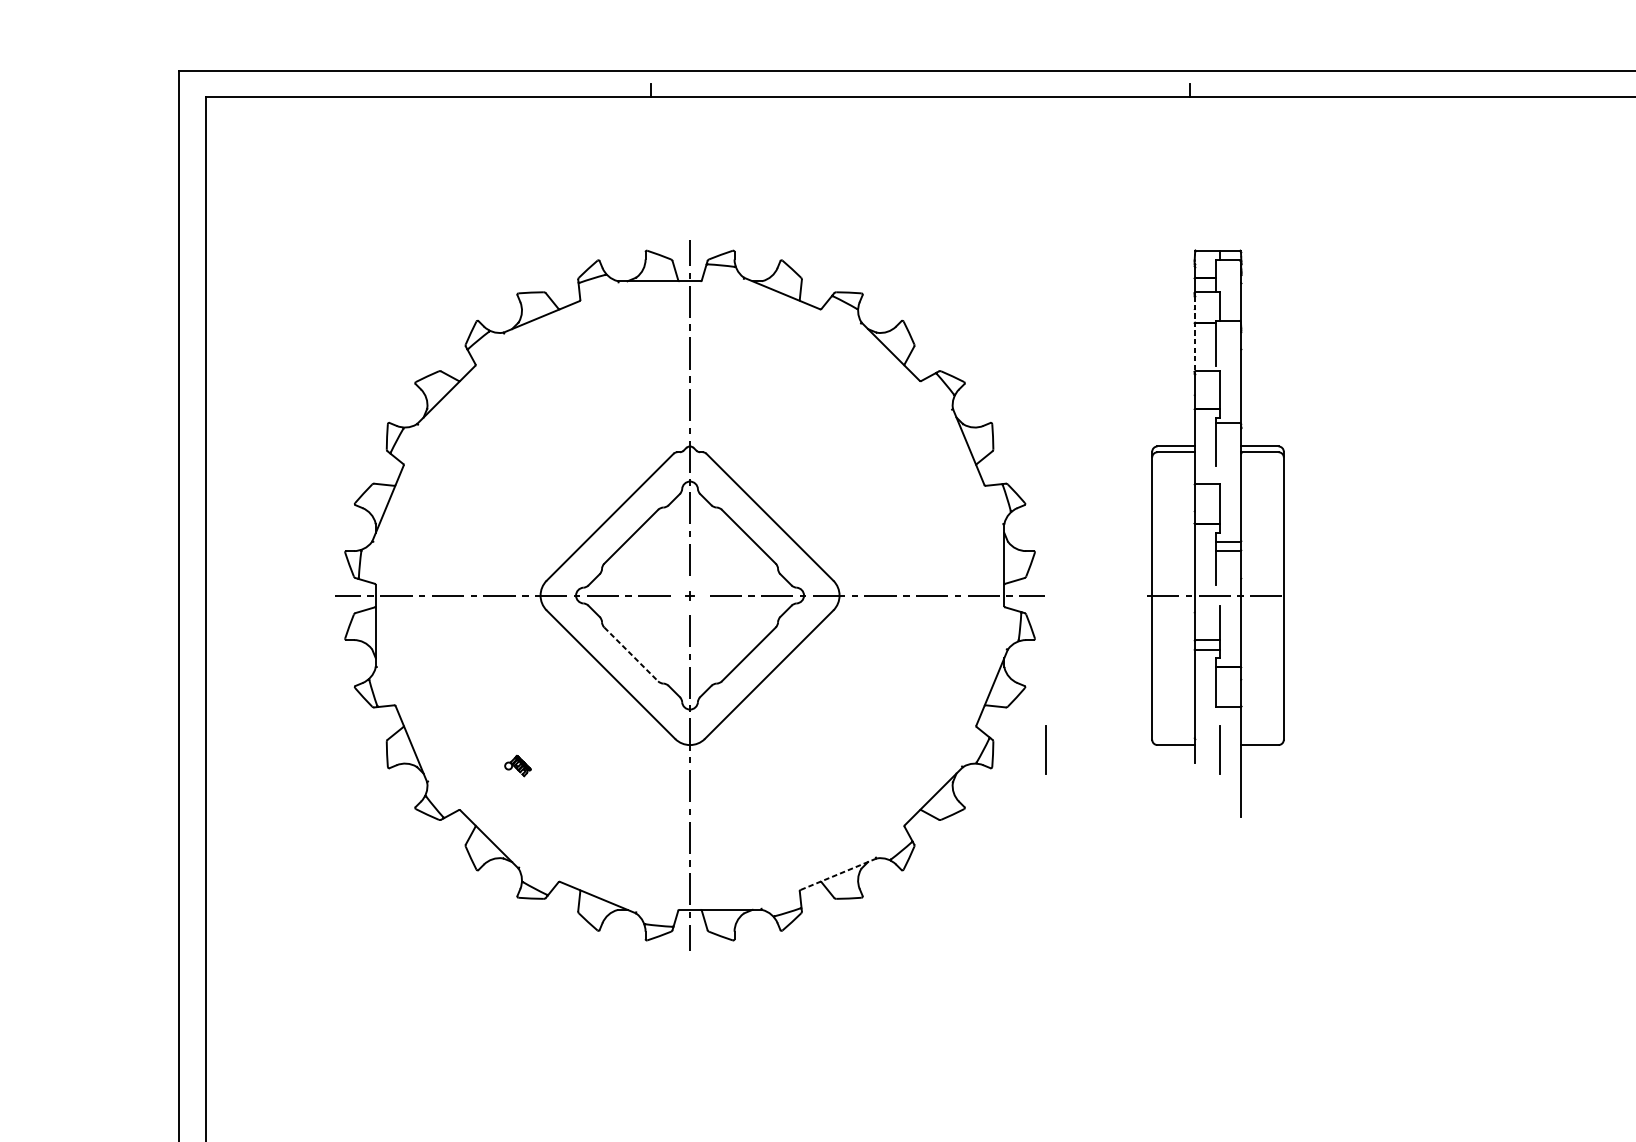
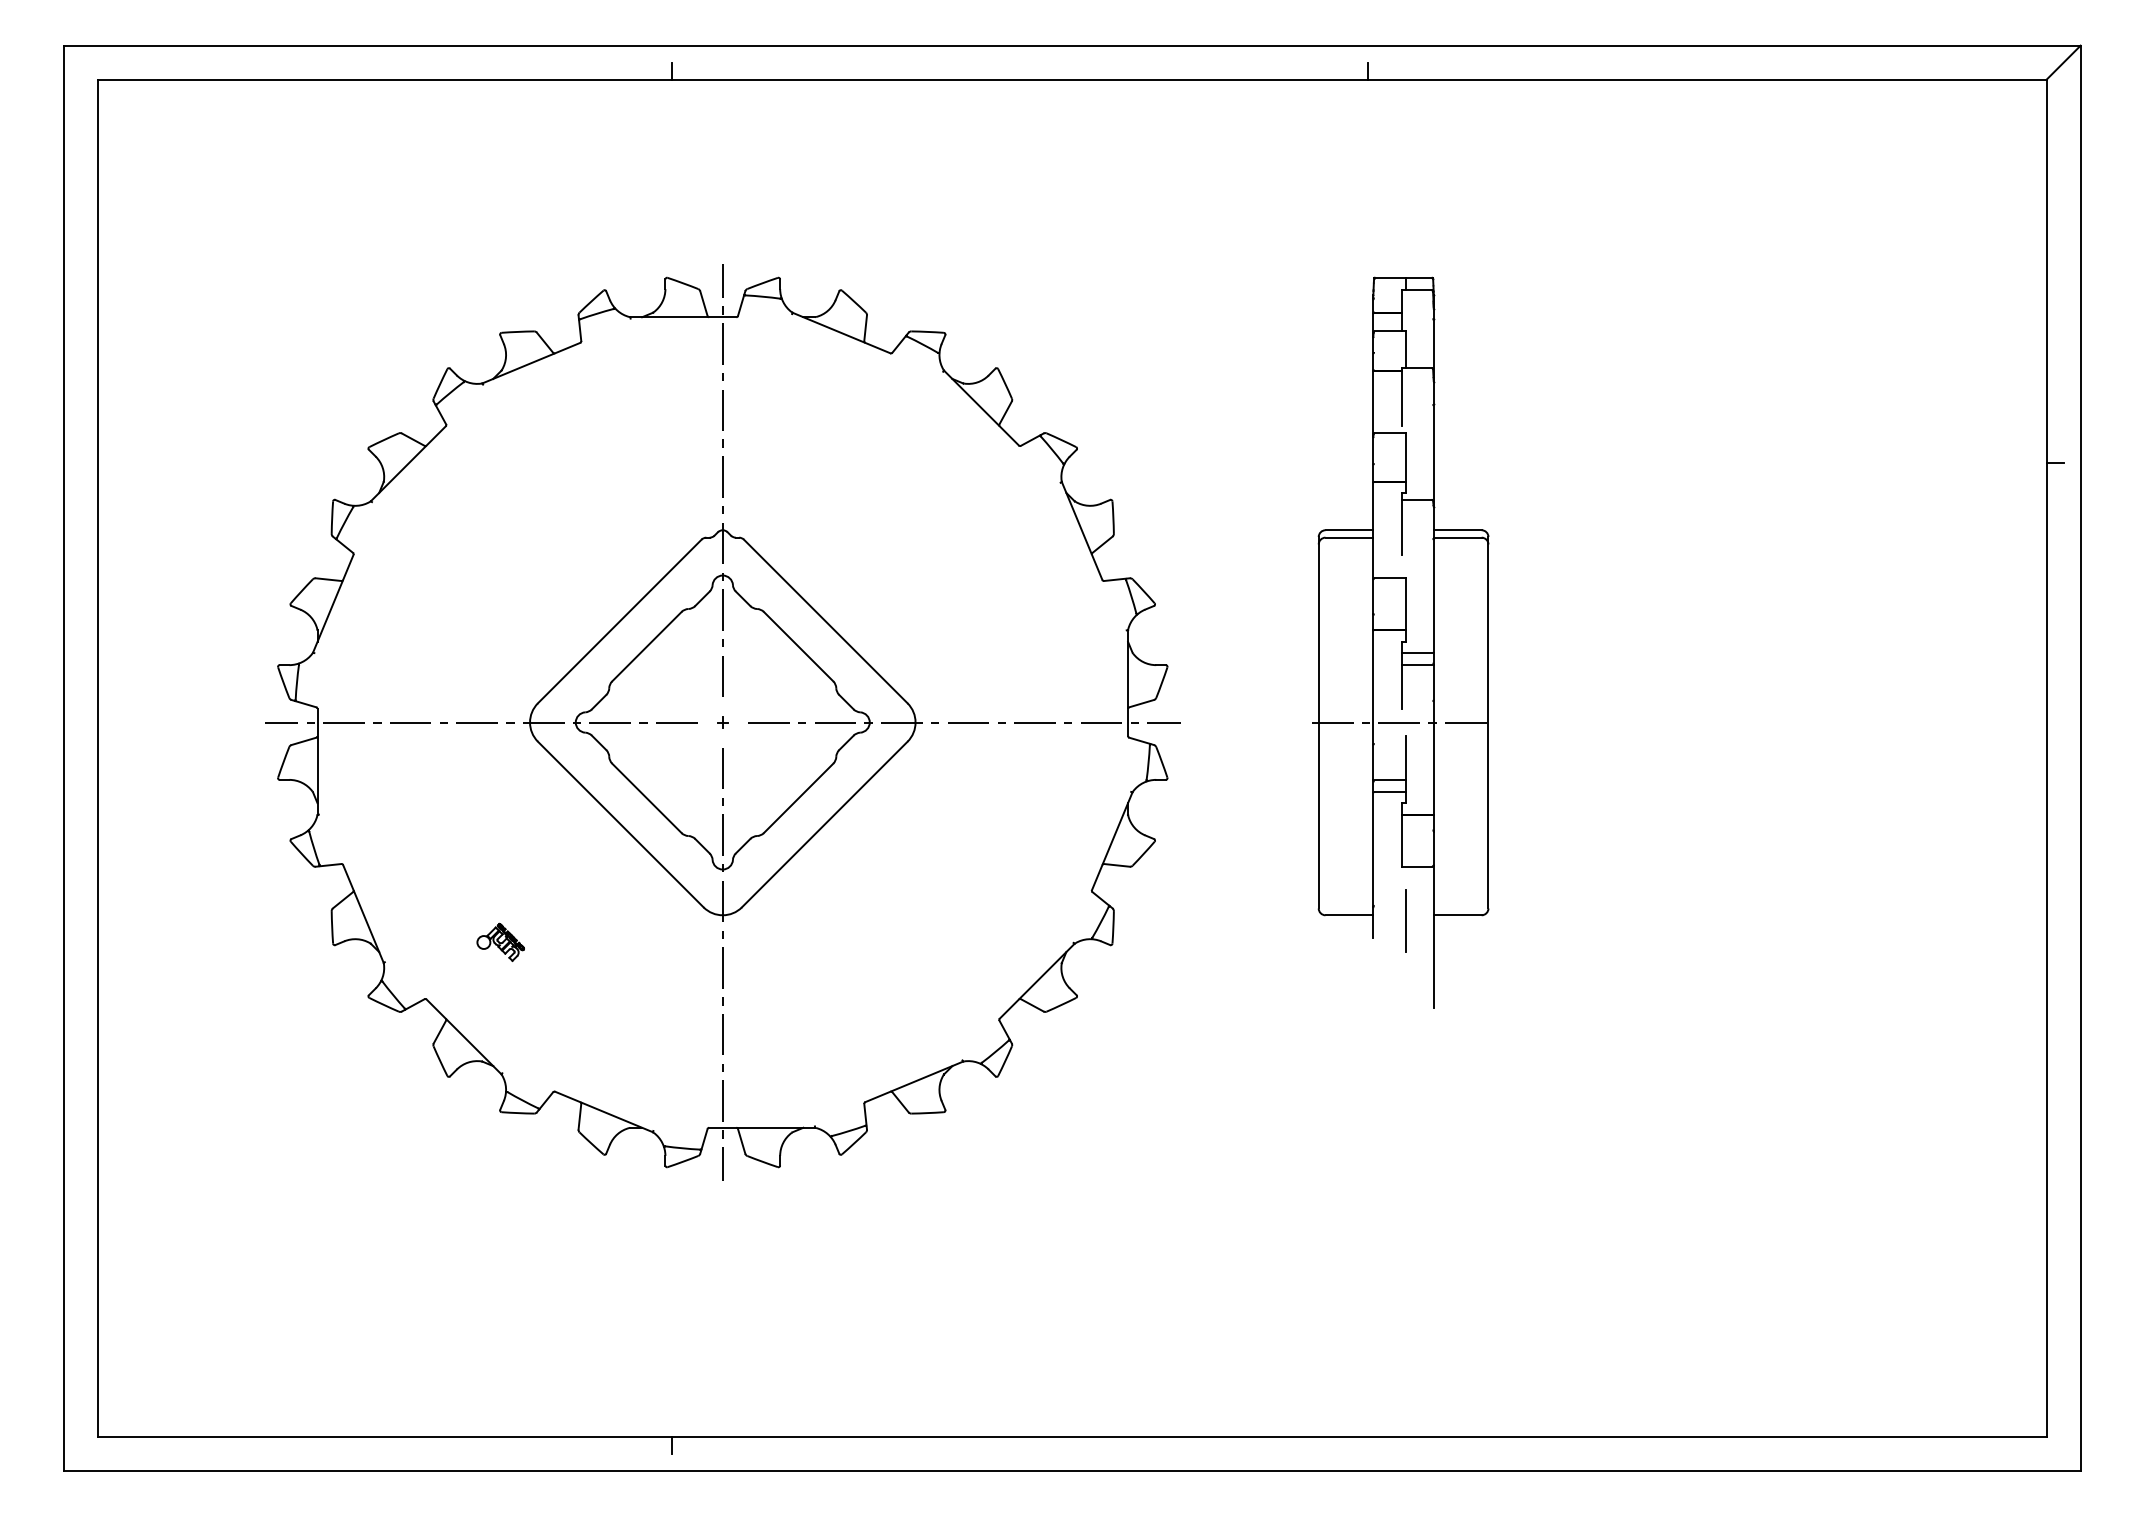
line: (1194, 334) -> (1373, 386), dashed -> solid
line: (631, 654) -> (647, 798), dashed -> solid
line: (1045, 749) -> (1181, 920), removed
part: (517, 765) -> (500, 941), size x1.43
line: (838, 873) -> (914, 1081), dashed -> solid

